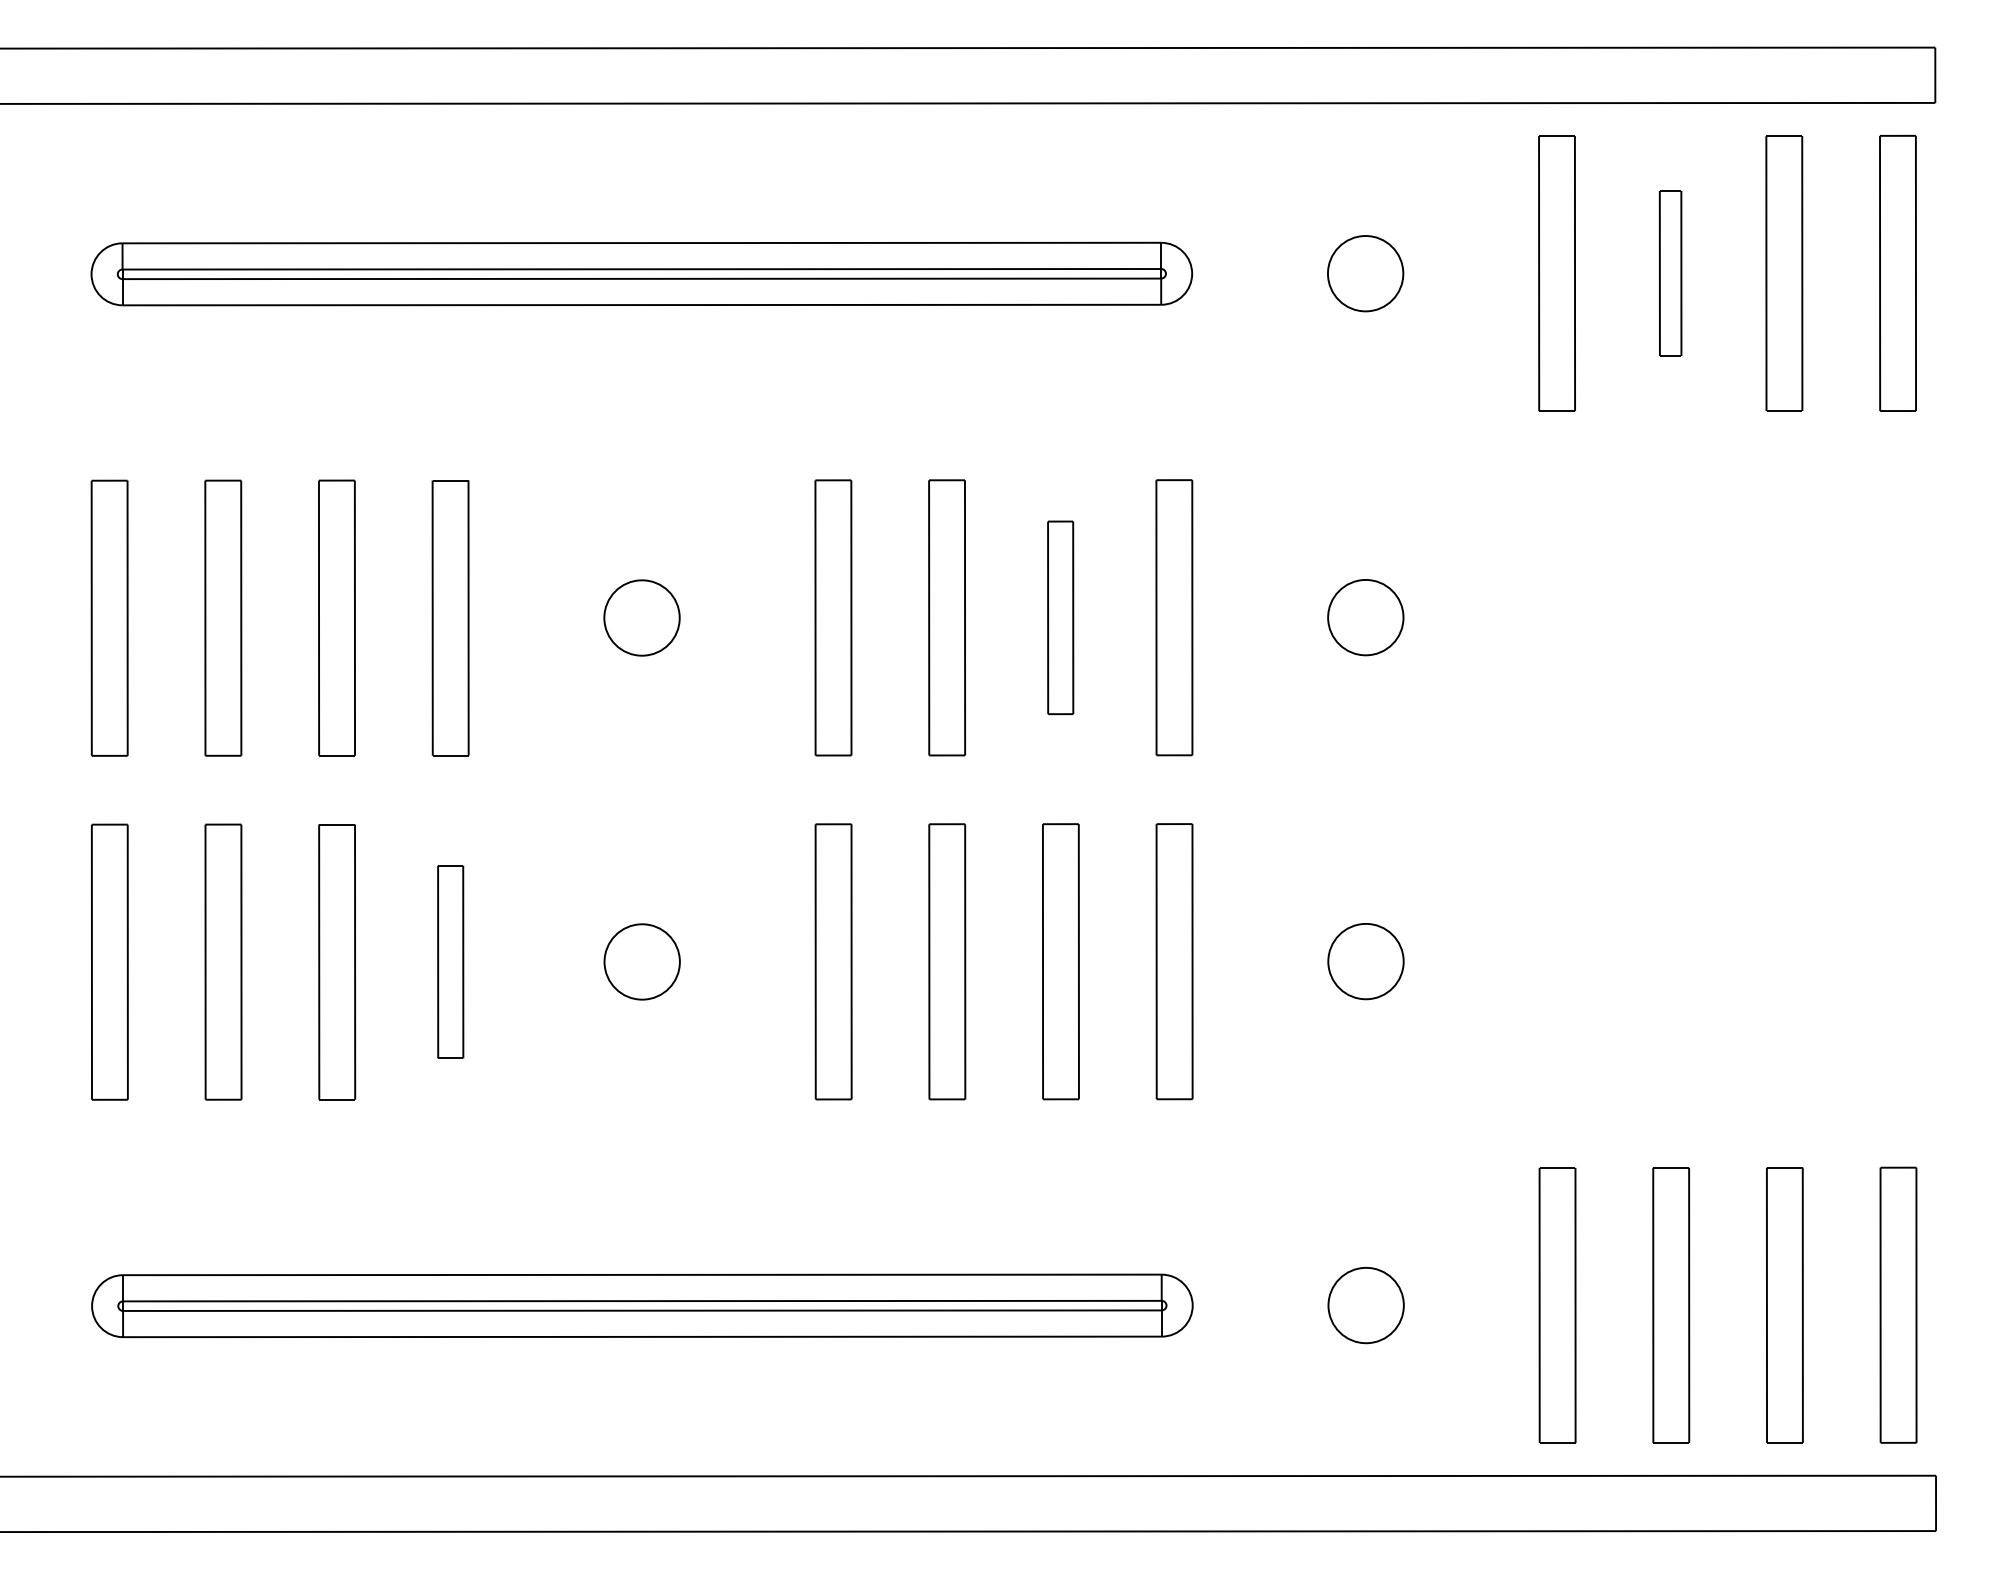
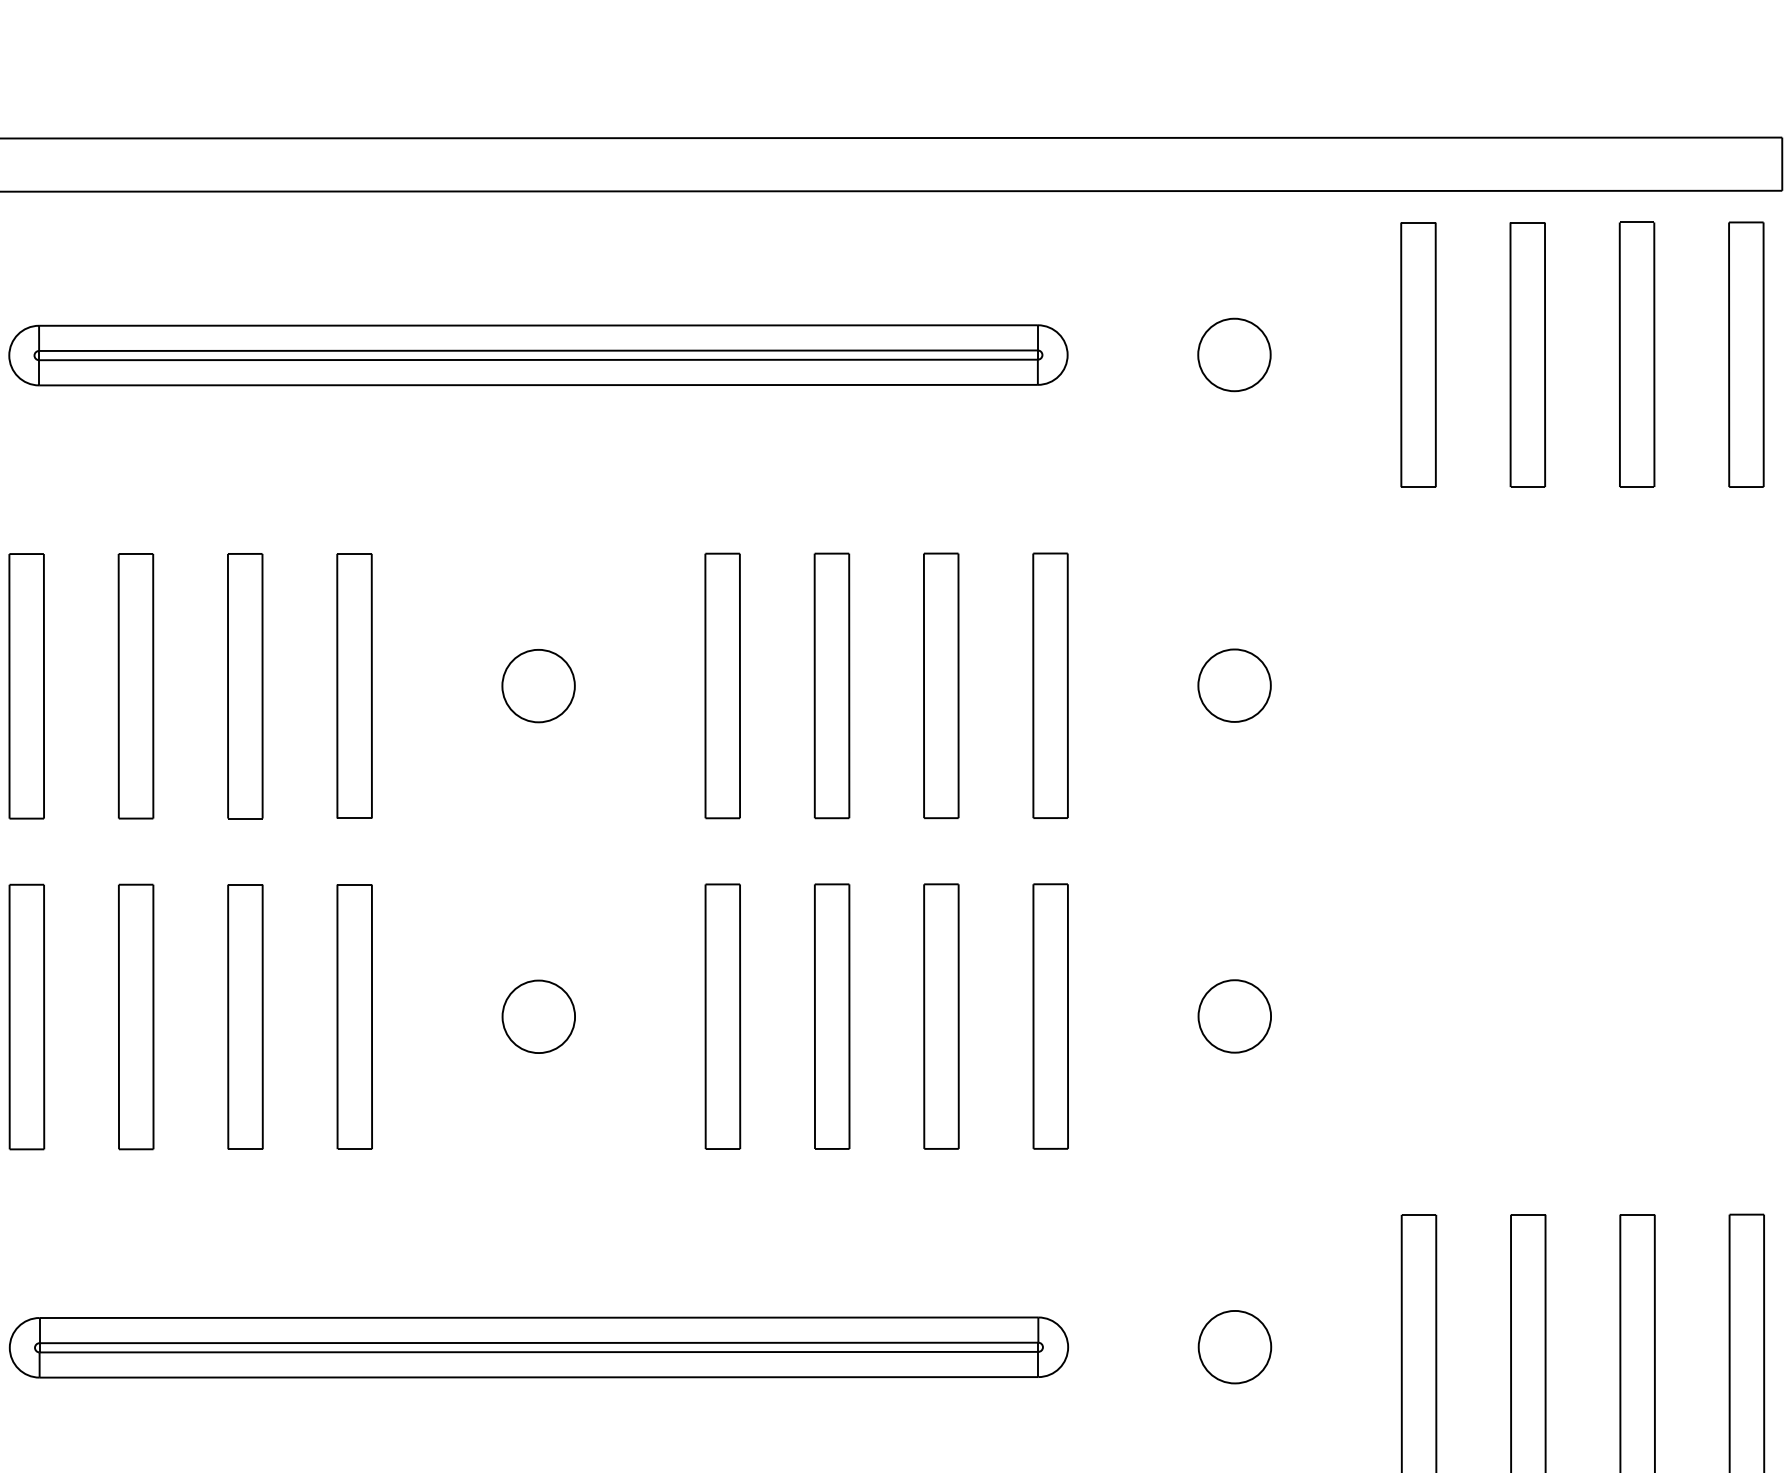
part: (1670, 273) -> (1527, 354), size x1.67
part: (1060, 617) -> (941, 685), size x1.43
part: (450, 961) -> (354, 1016), size x1.43

